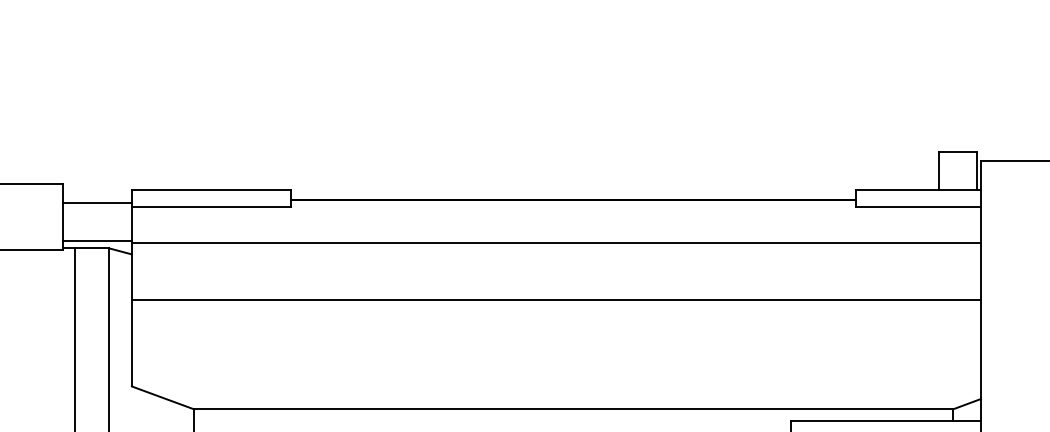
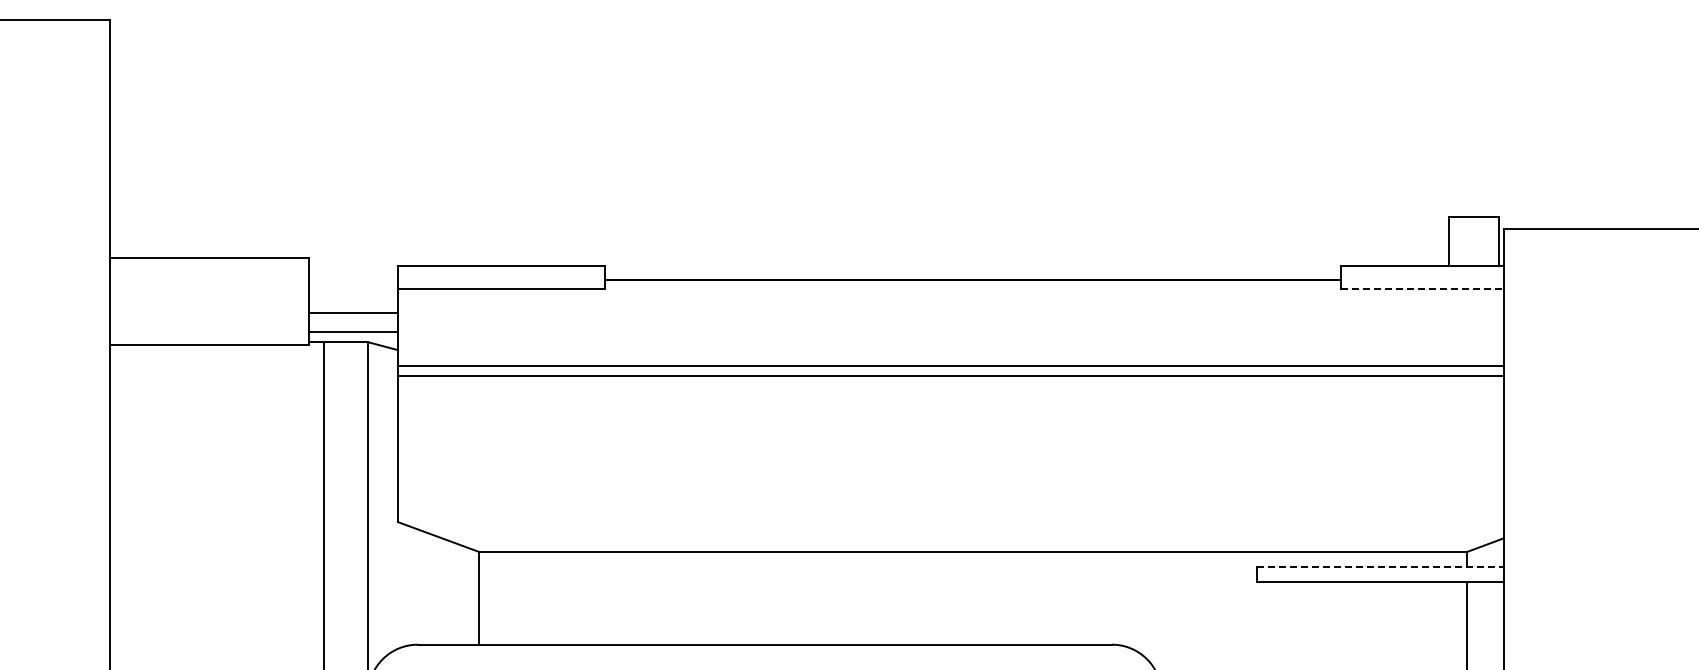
line: (97, 202) -> (353, 312), moved
line: (918, 207) -> (1422, 288), solid -> dashed
line: (556, 242) -> (950, 365), moved
line: (556, 299) -> (950, 376), moved
line: (886, 421) -> (1380, 567), solid -> dashed

